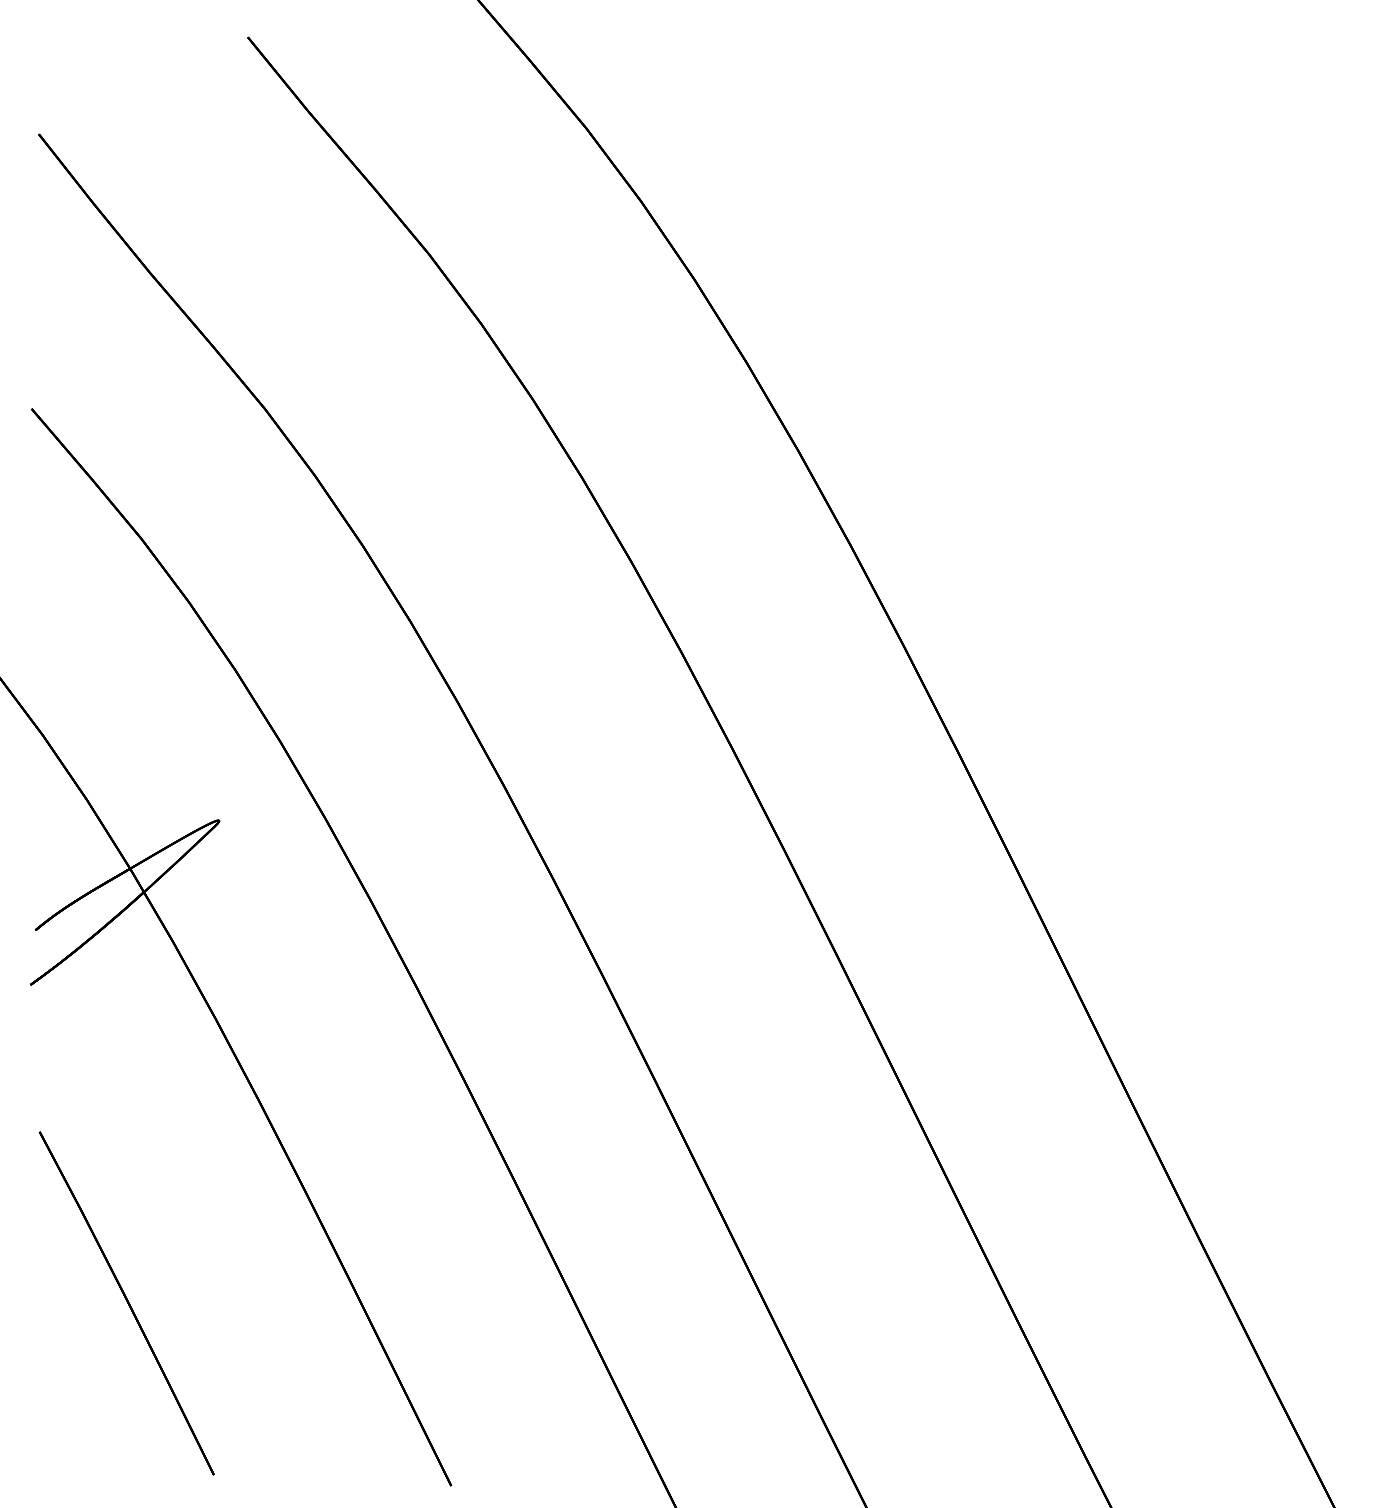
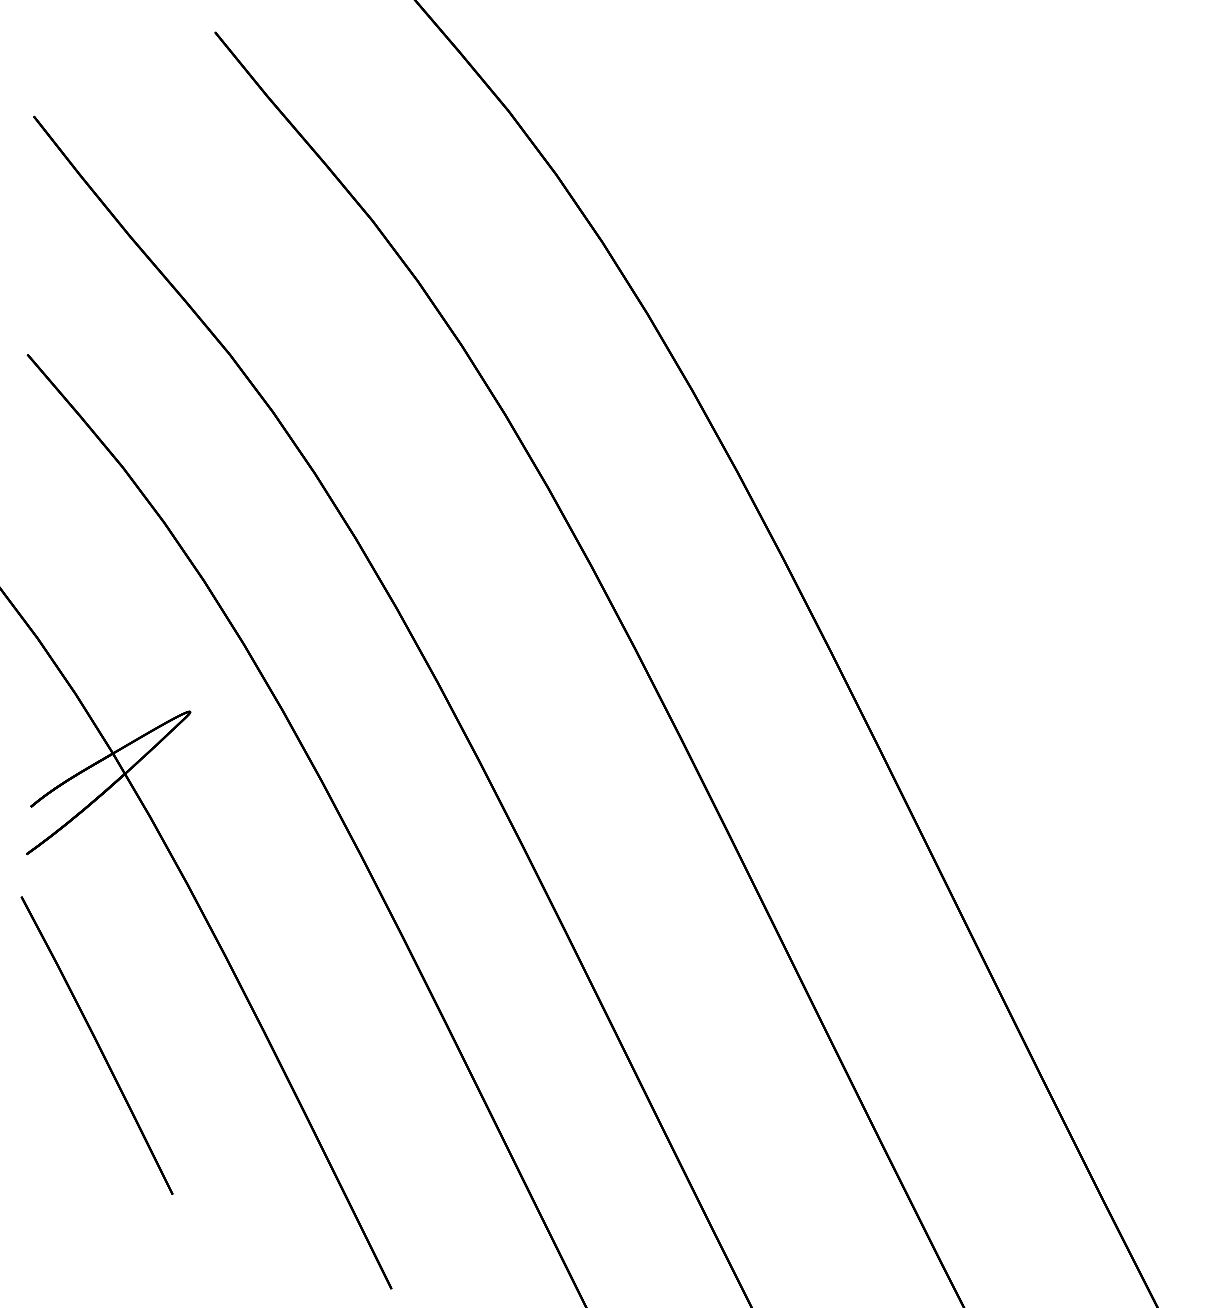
part: (126, 1303) -> (96, 1045), moved

